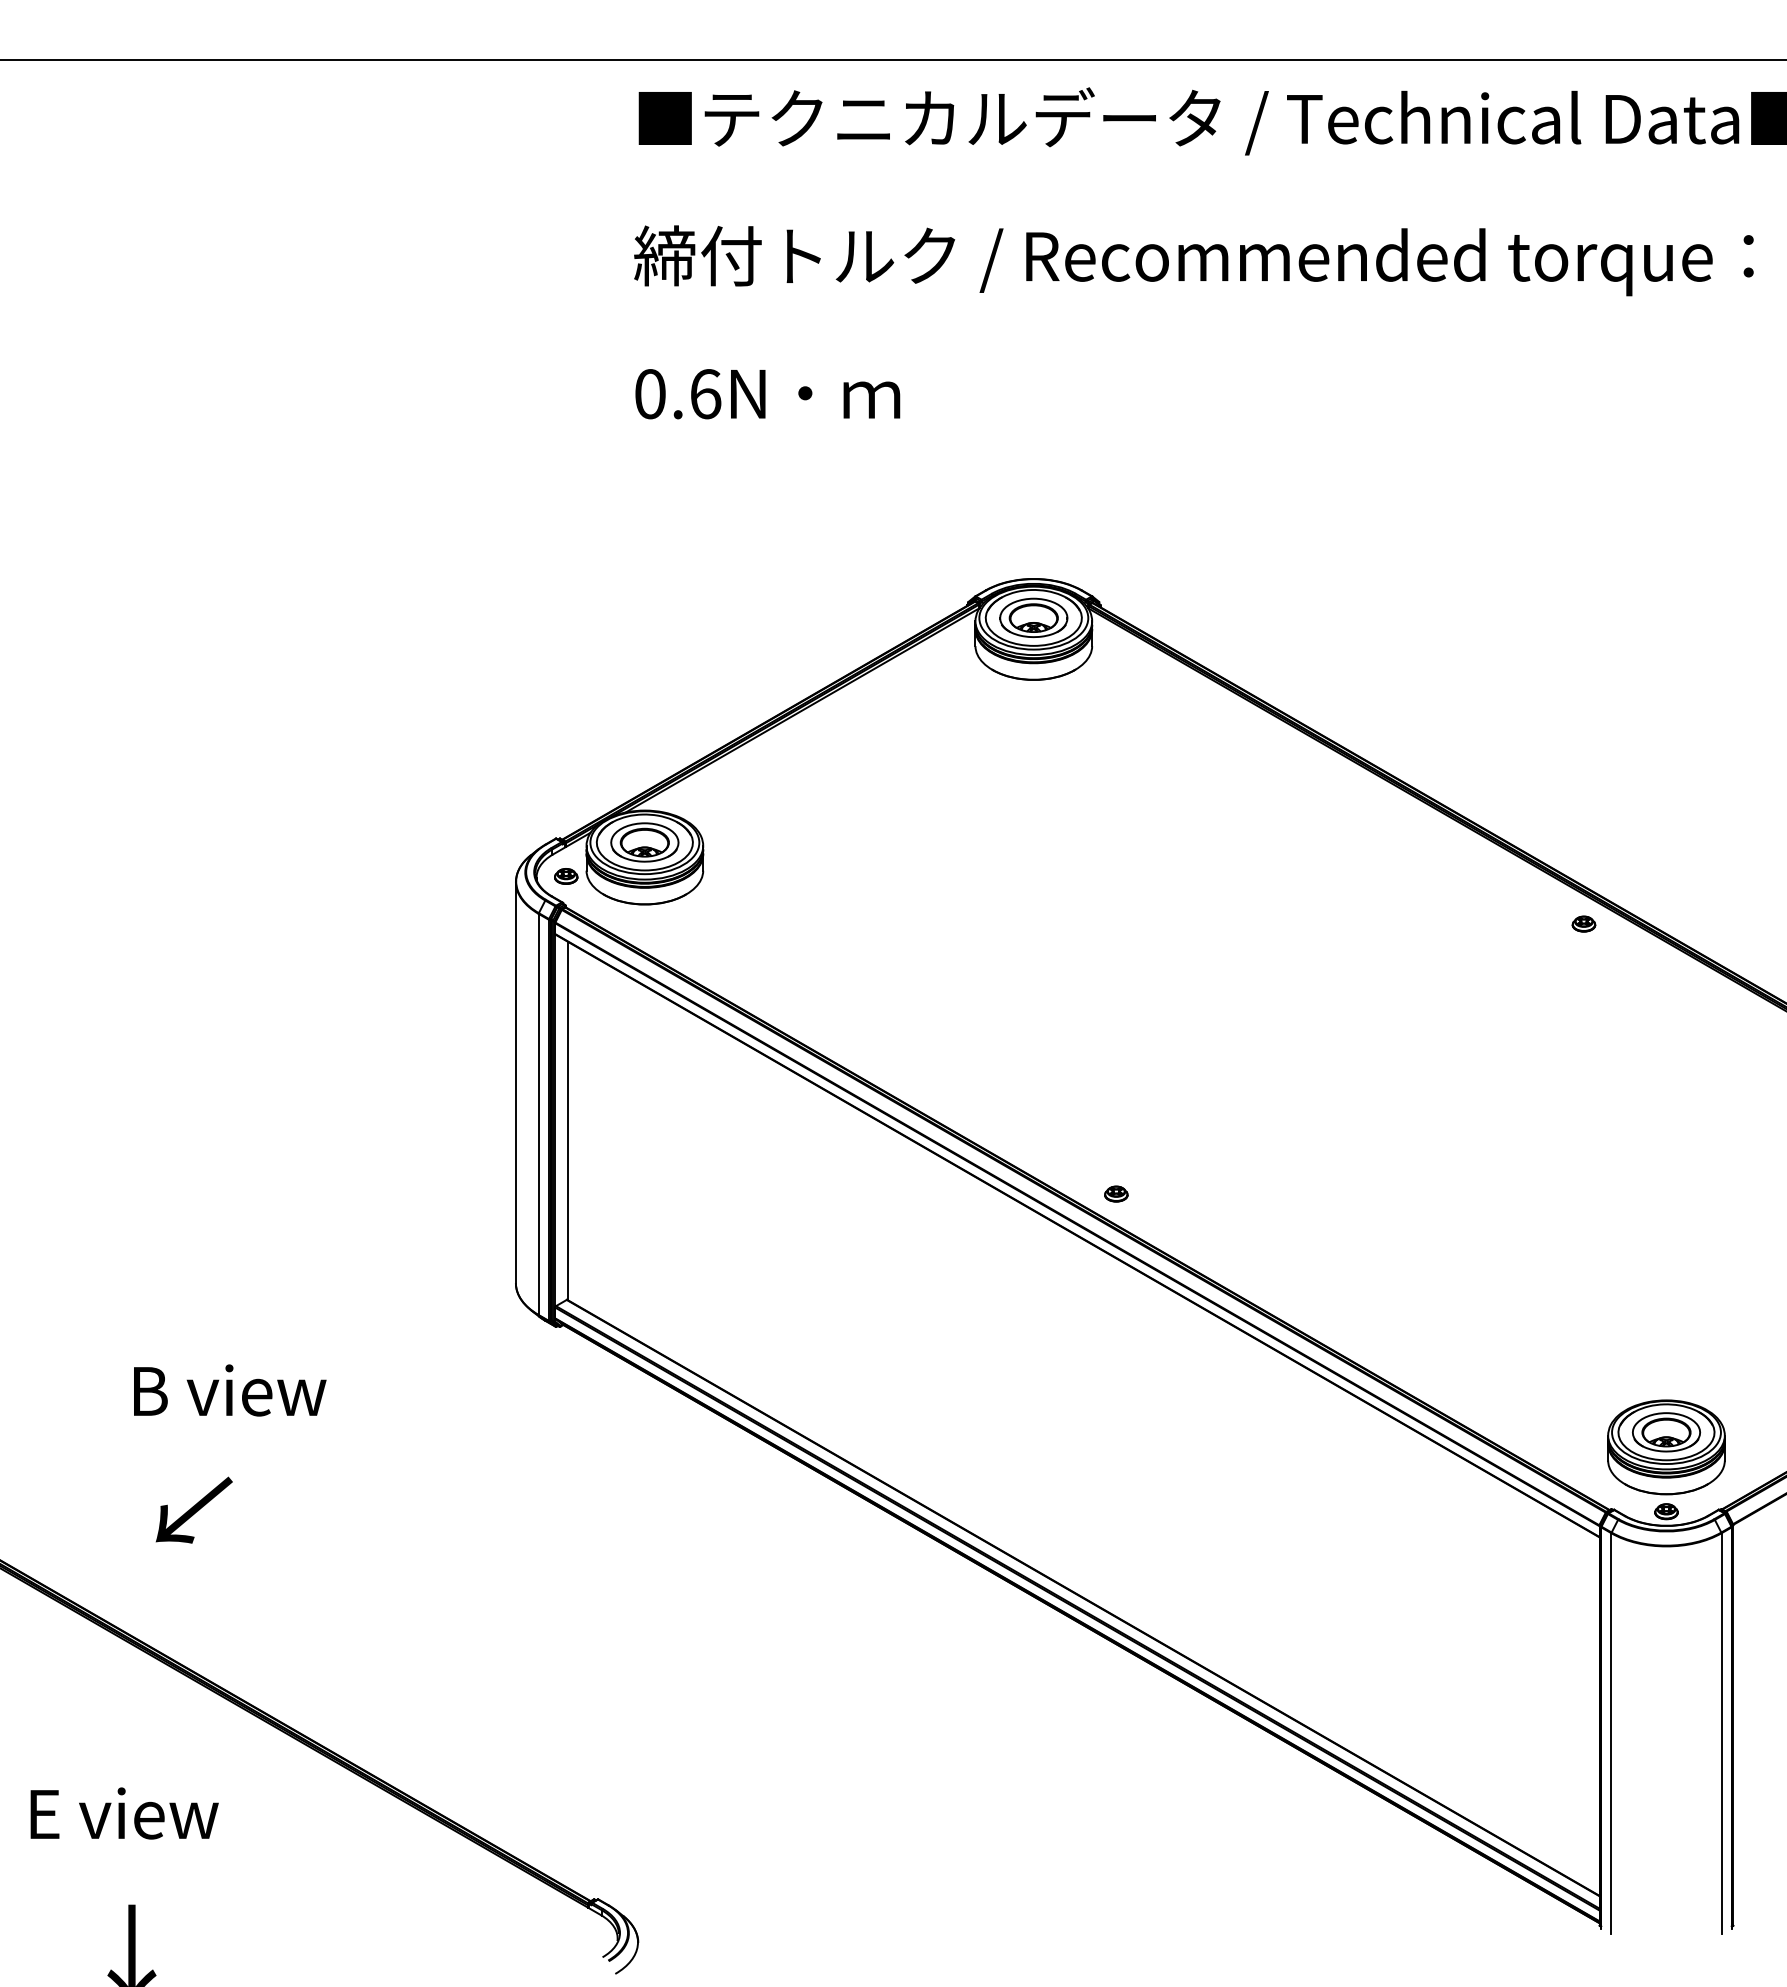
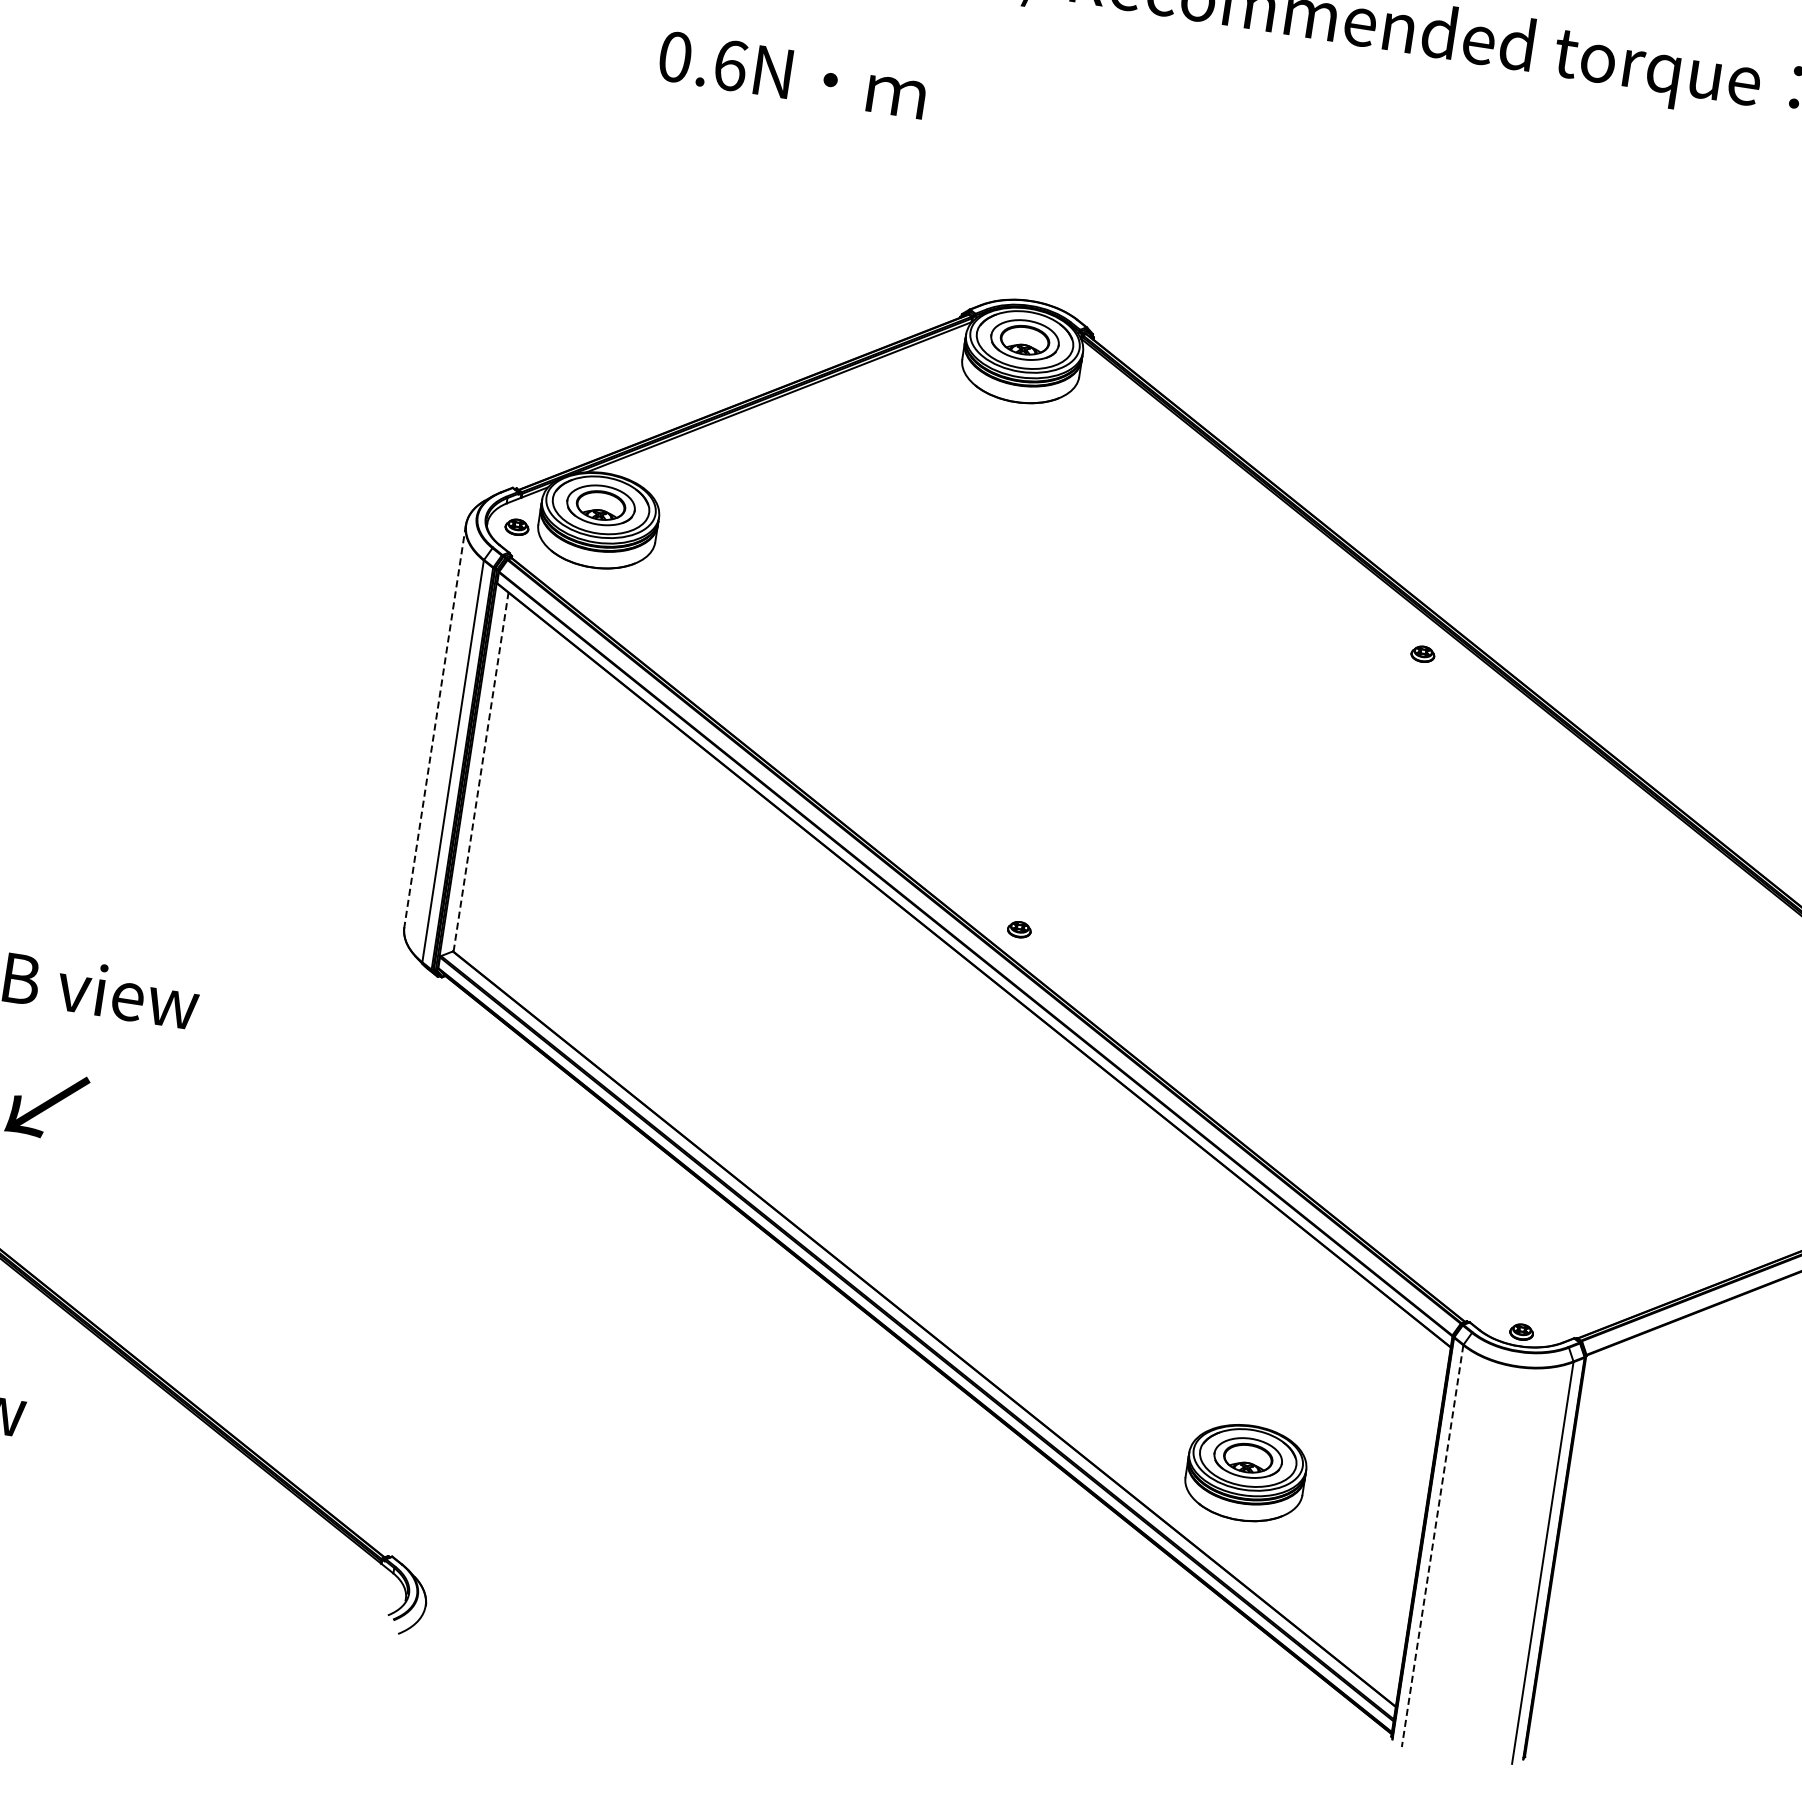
part: (1583, 923) -> (1422, 653), moved
line: (515, 1082) -> (434, 725), solid -> dashed
line: (567, 1120) -> (481, 771), solid -> dashed
part: (1666, 1447) -> (1245, 1473), moved
line: (1611, 1733) -> (1432, 1545), solid -> dashed

